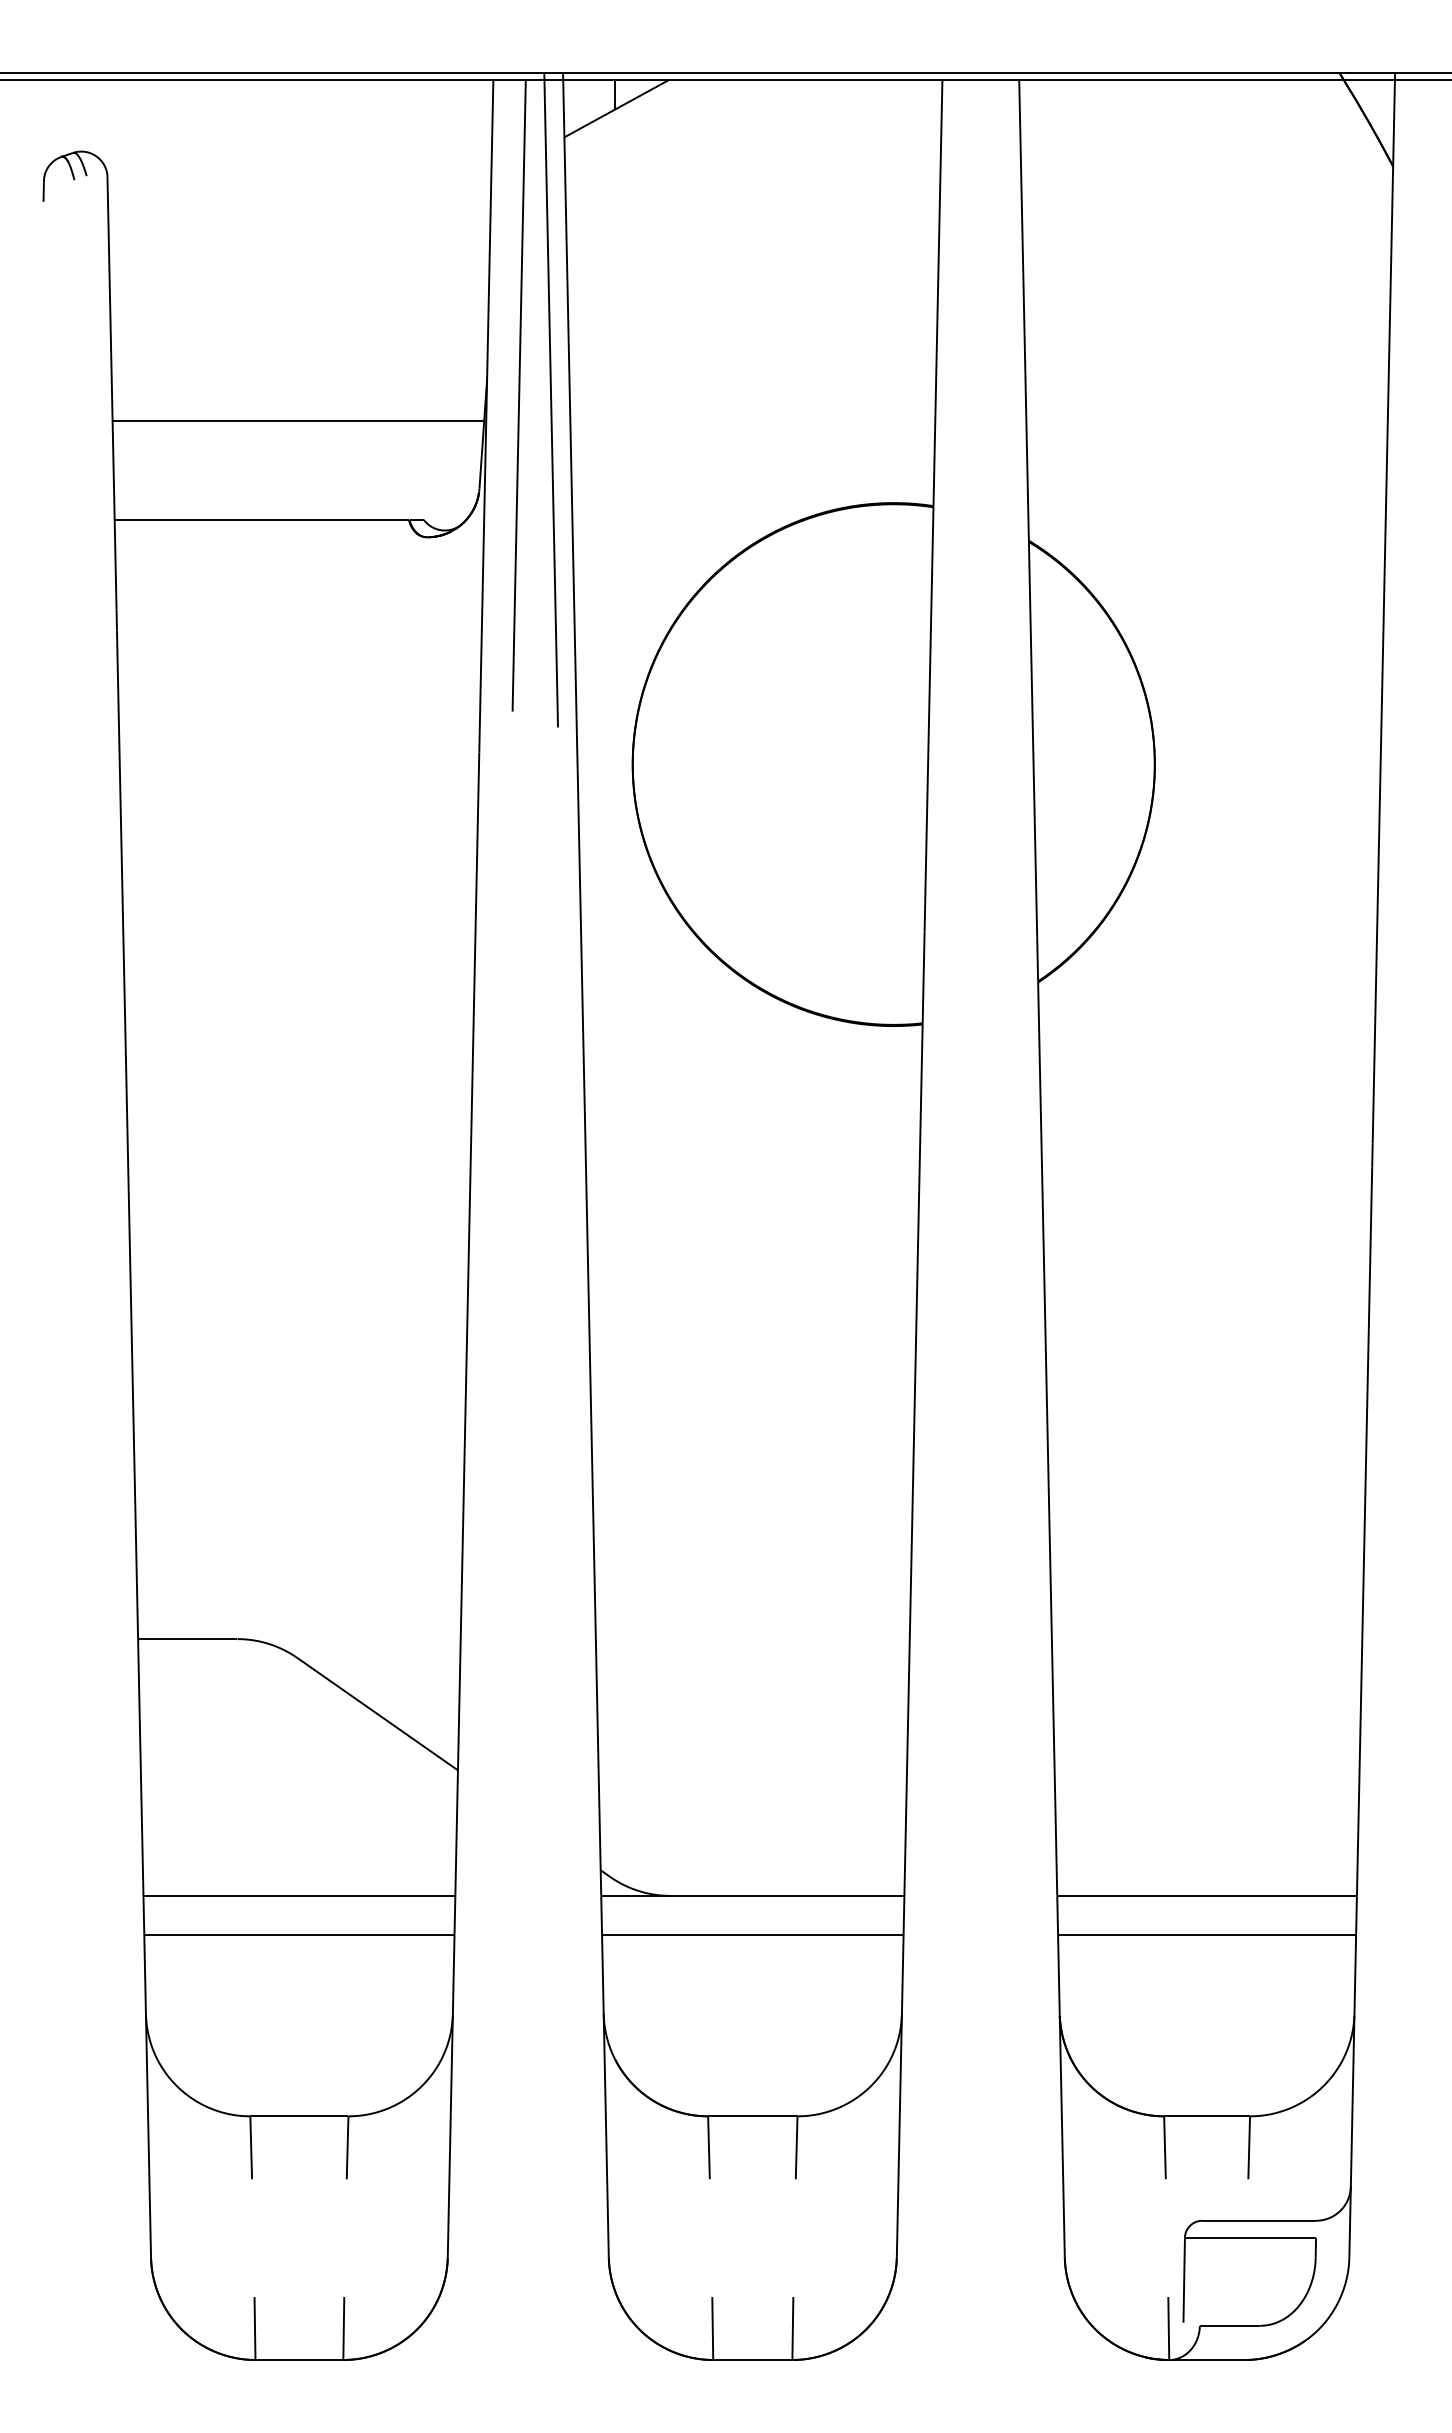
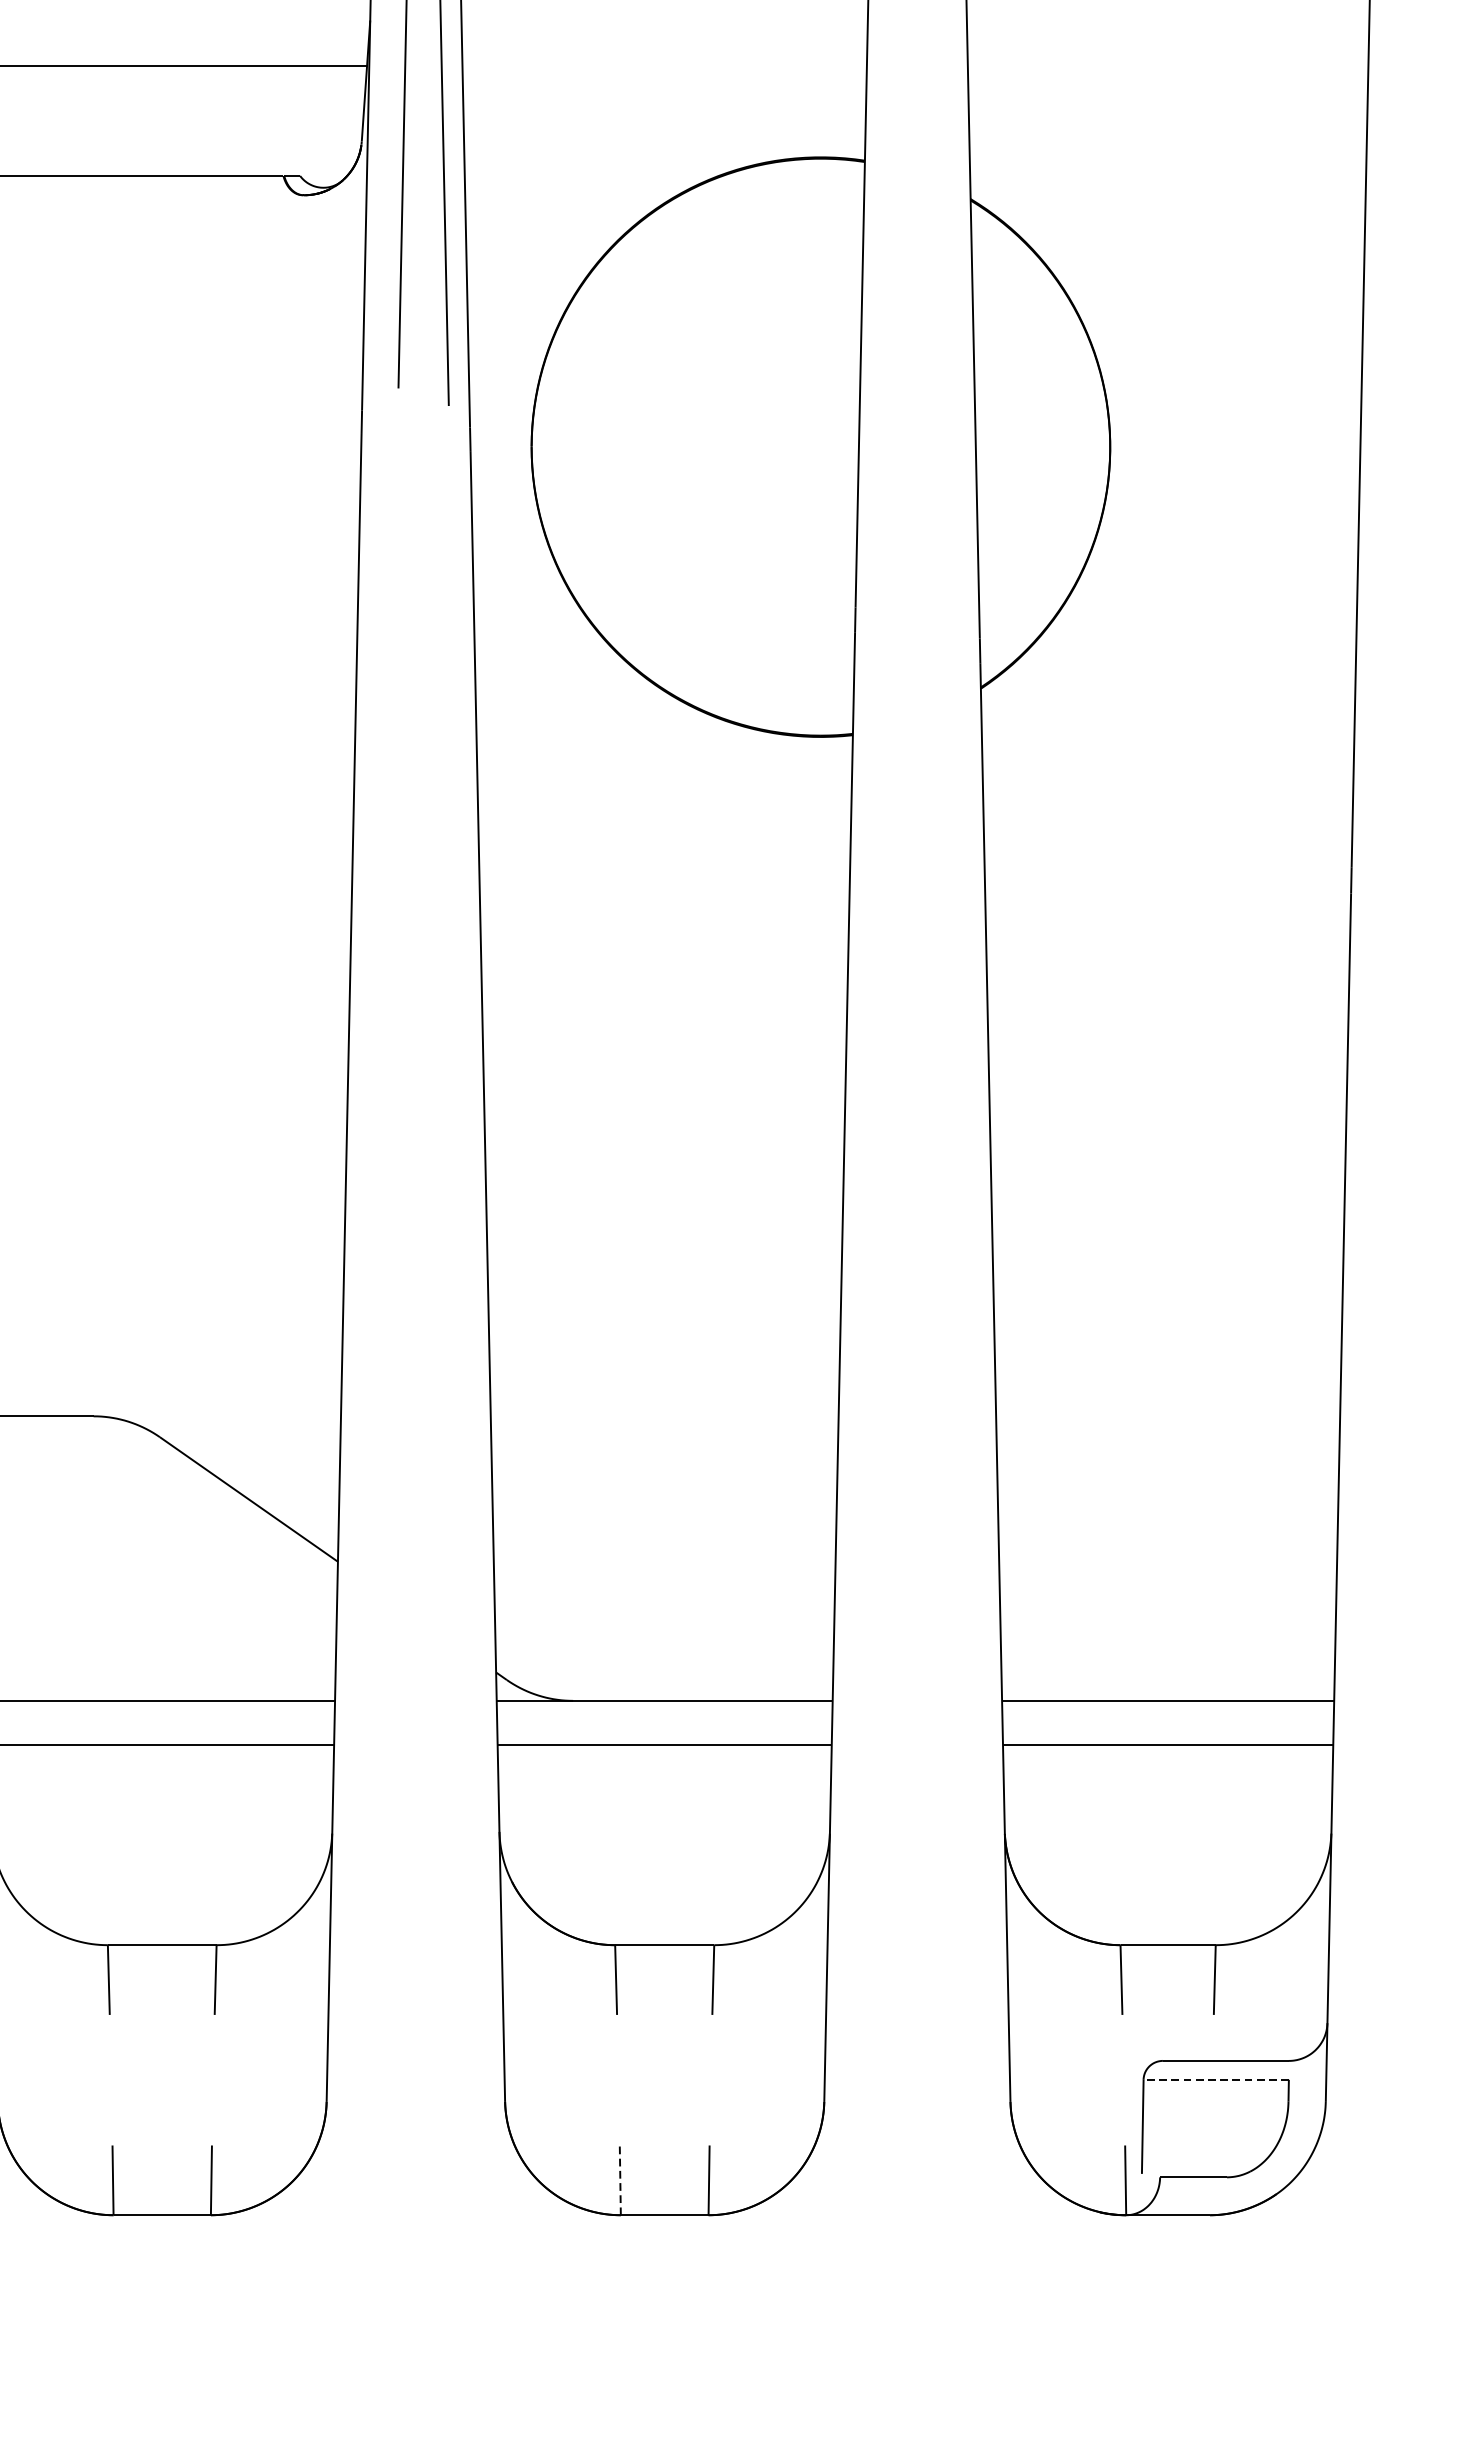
line: (1250, 2237) -> (1216, 2079), solid -> dashed
line: (712, 2328) -> (620, 2180), solid -> dashed

